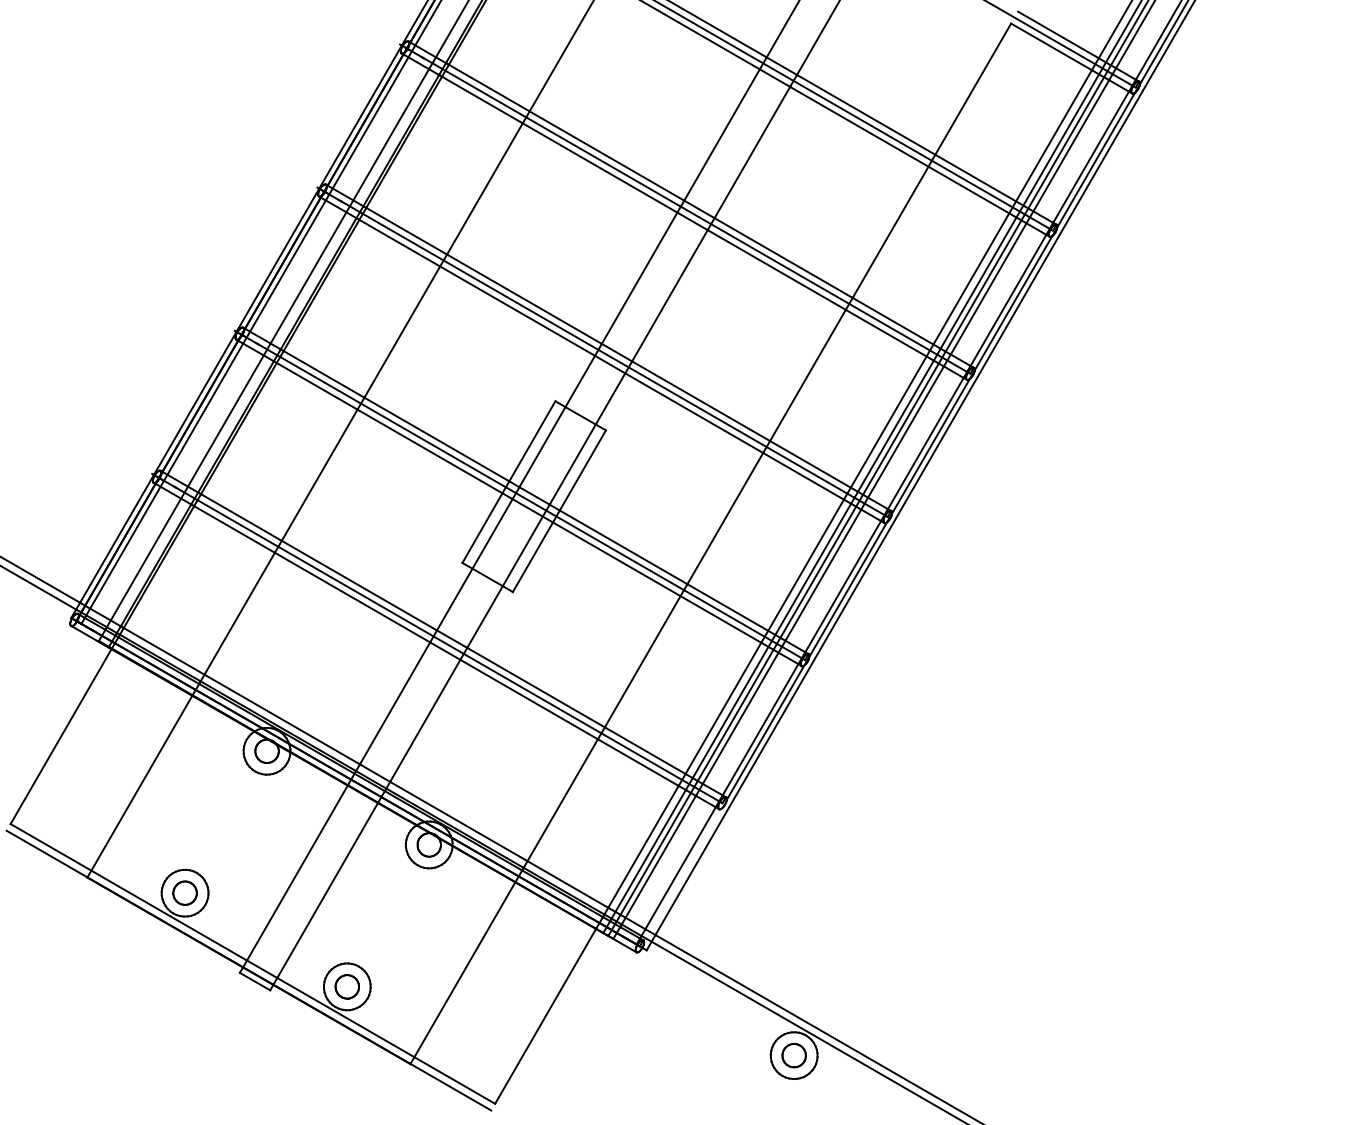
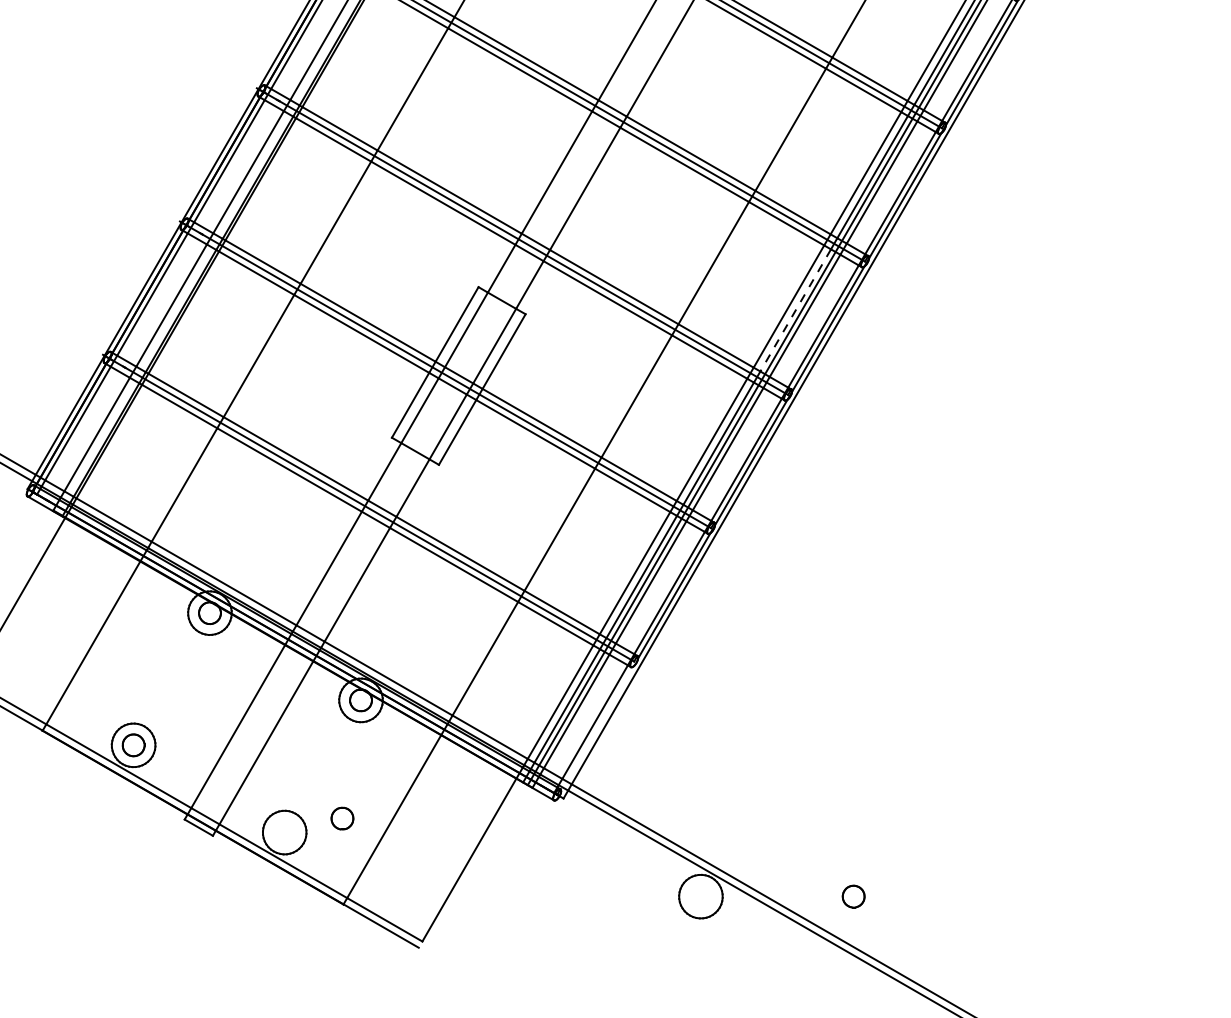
line: (895, 426) -> (795, 310), solid -> dashed
part: (346, 986) -> (341, 818), moved
part: (793, 1055) -> (853, 896), moved

